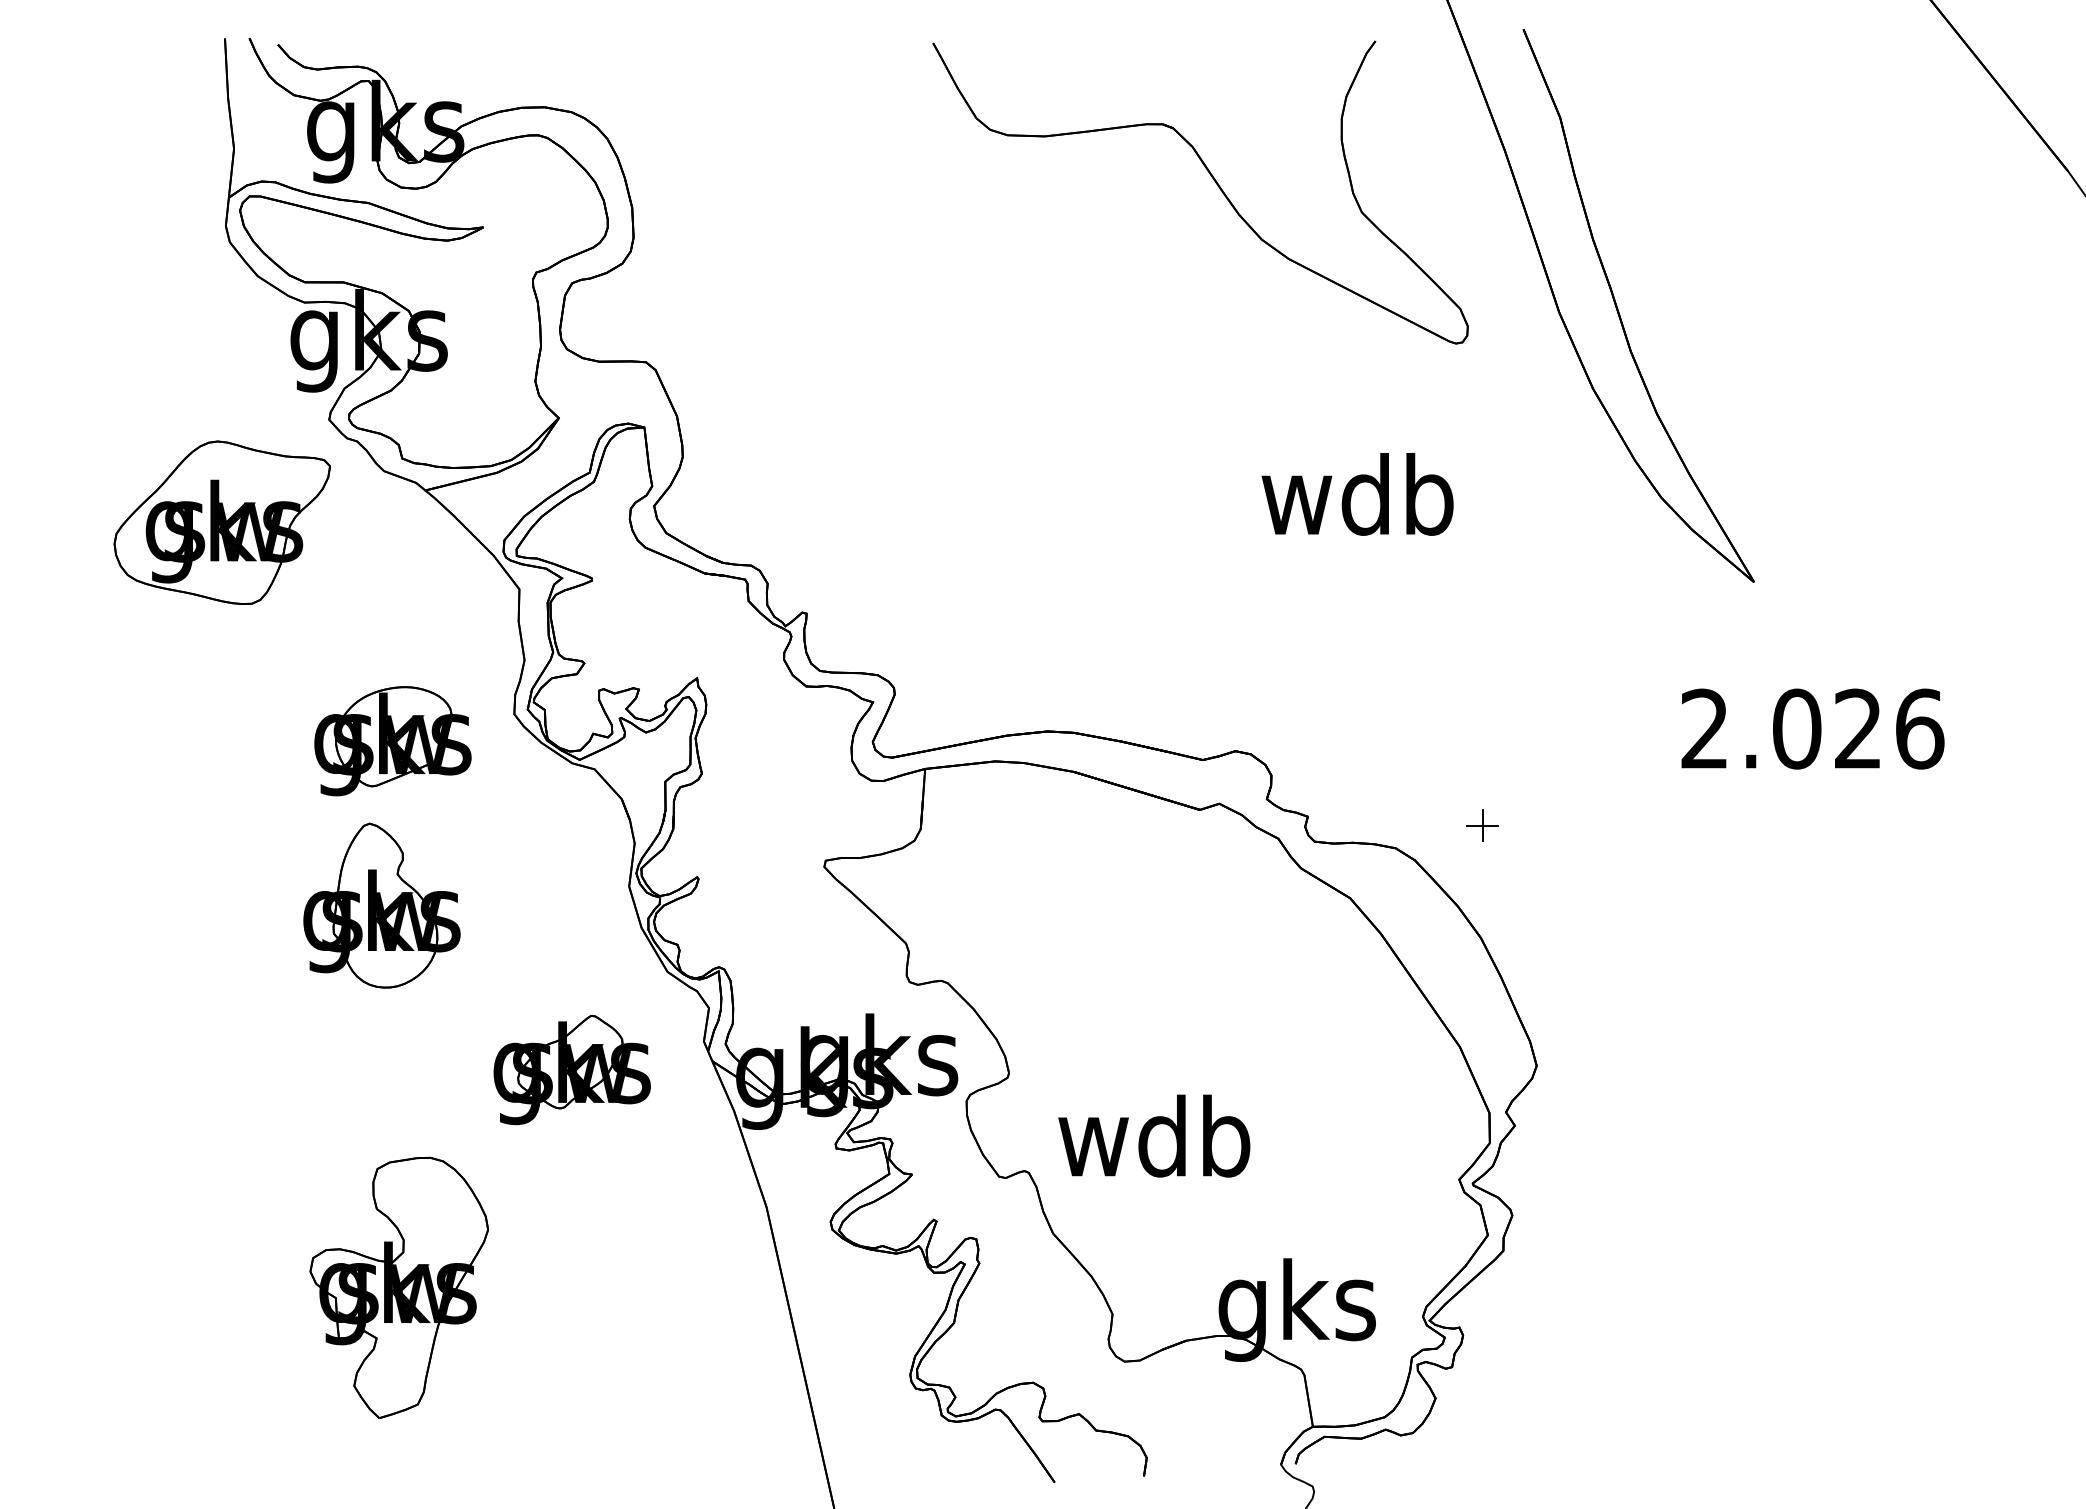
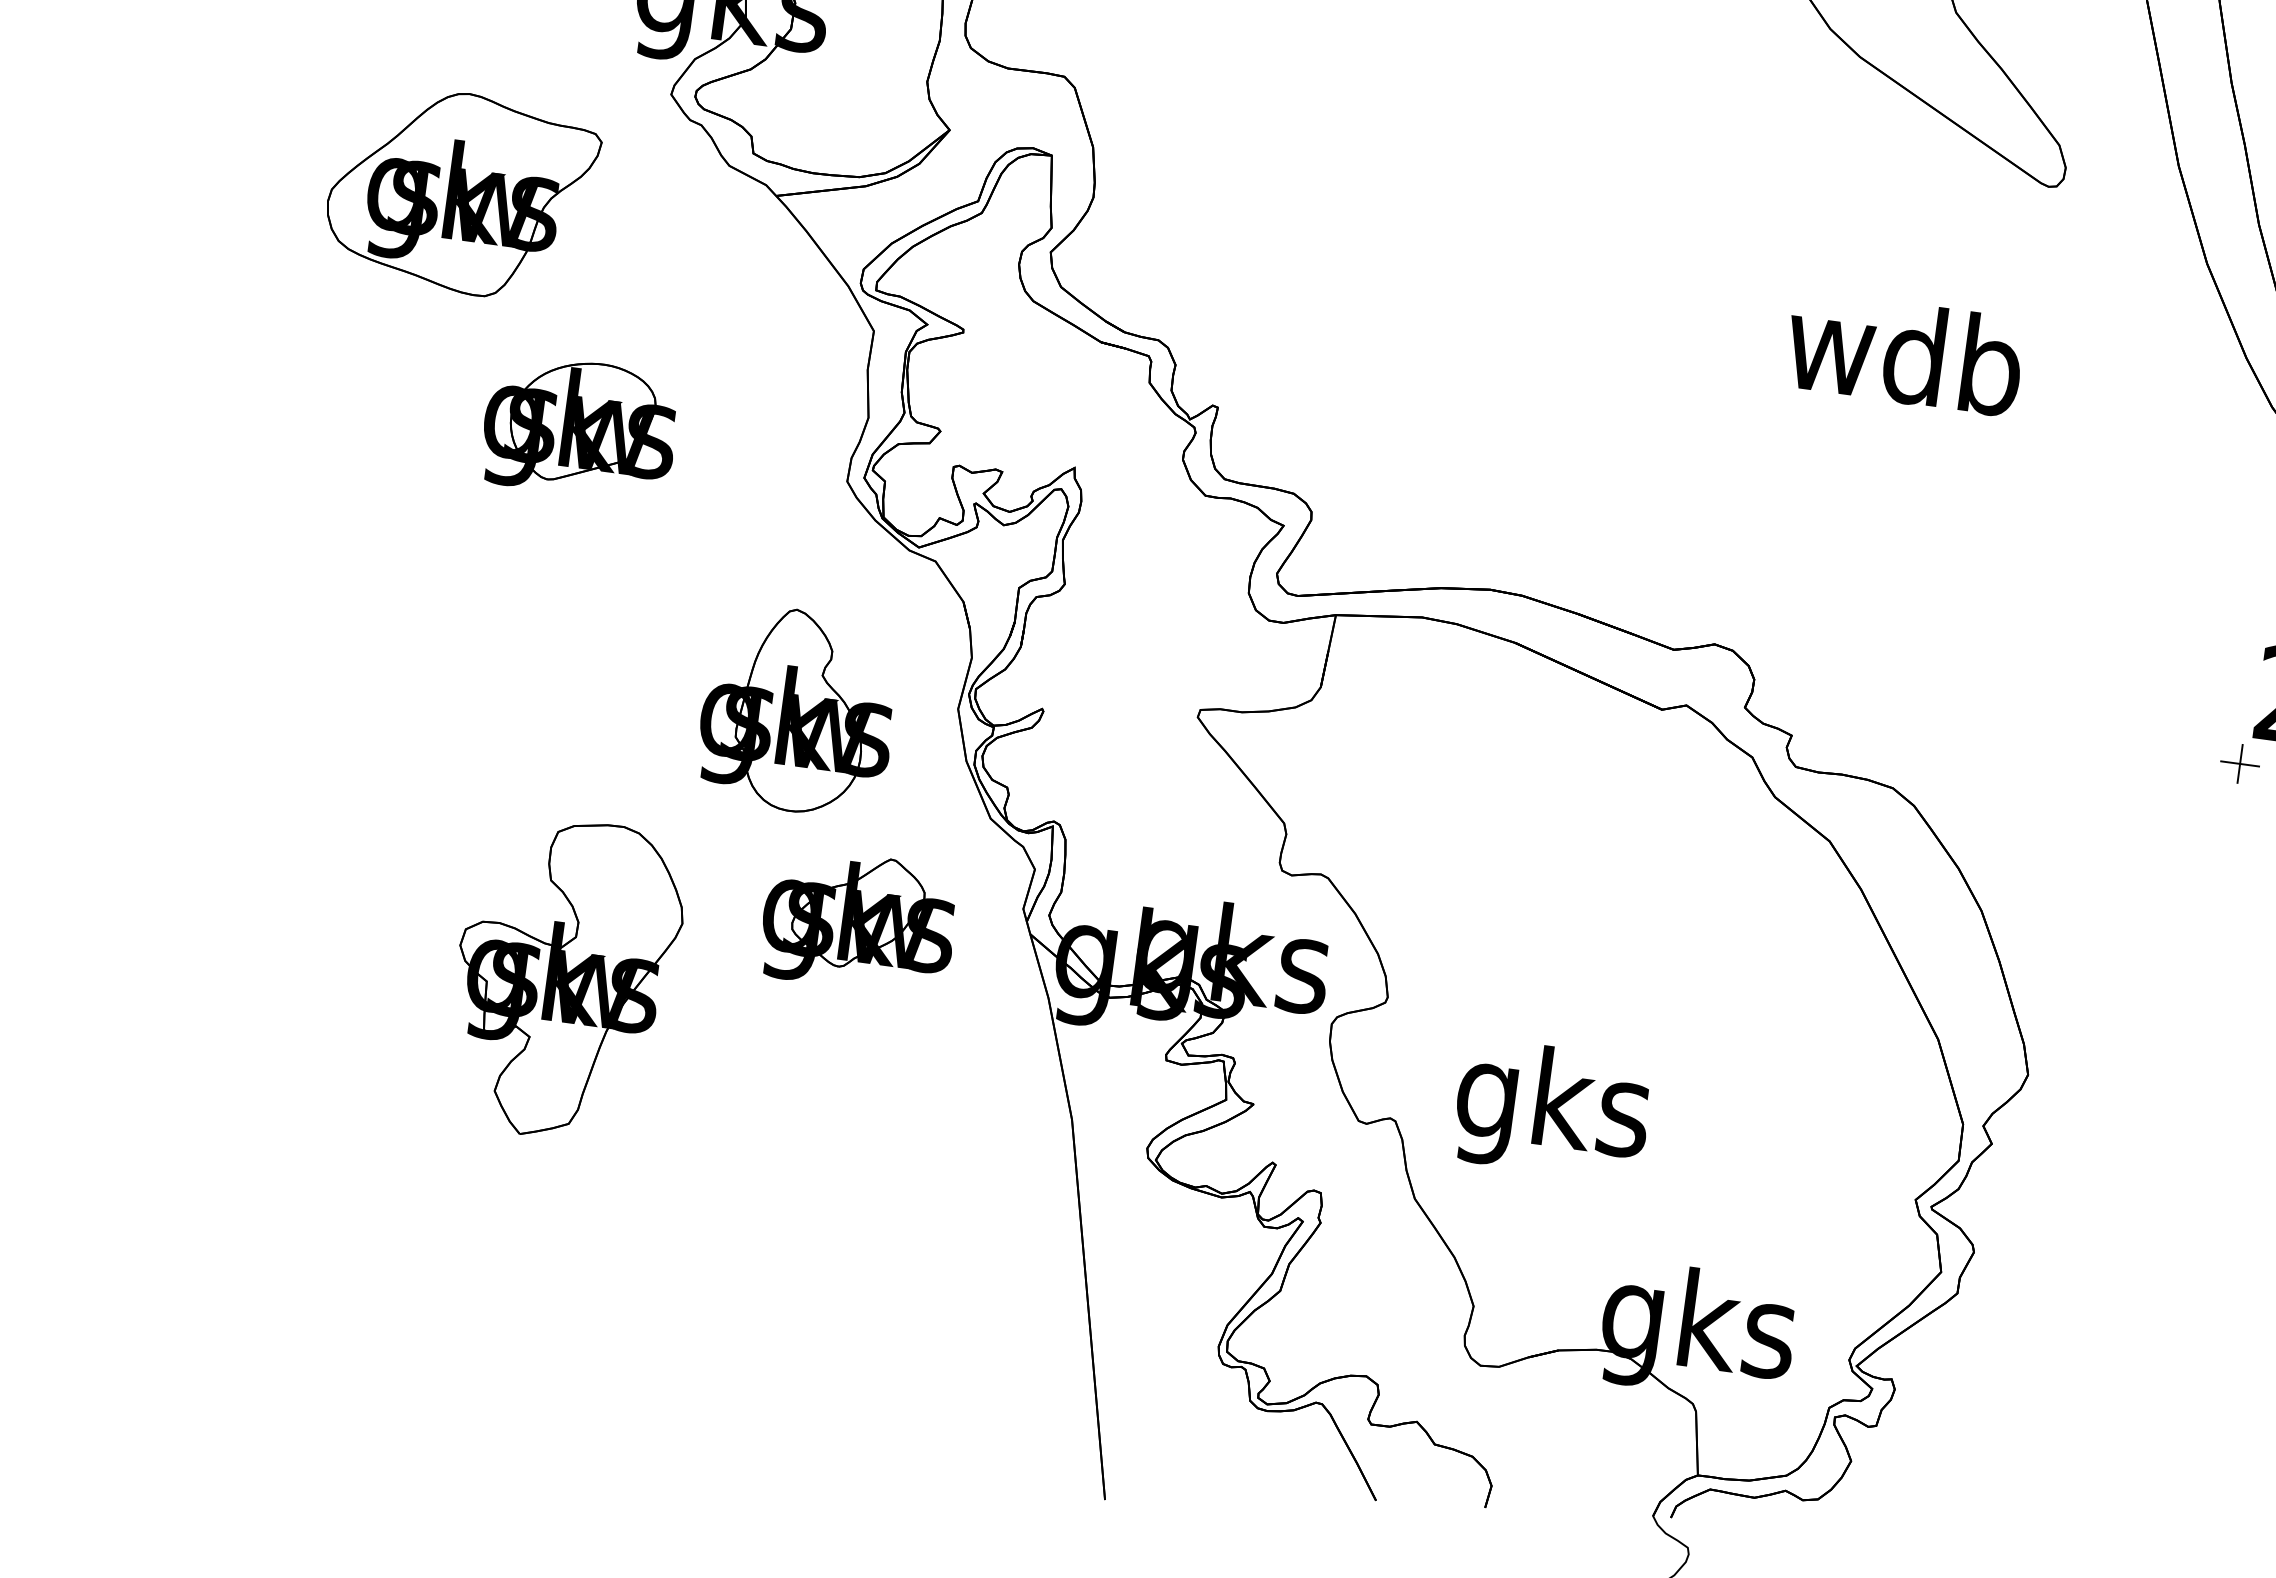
part: (221, 522) -> (461, 192), moved
part: (392, 741) -> (579, 428), moved
part: (1482, 825) -> (2240, 763), moved
part: (381, 905) -> (797, 710), moved
text: (1154, 1146) -> (1551, 1109), wdb -> gks
part: (399, 1287) -> (565, 979), moved

